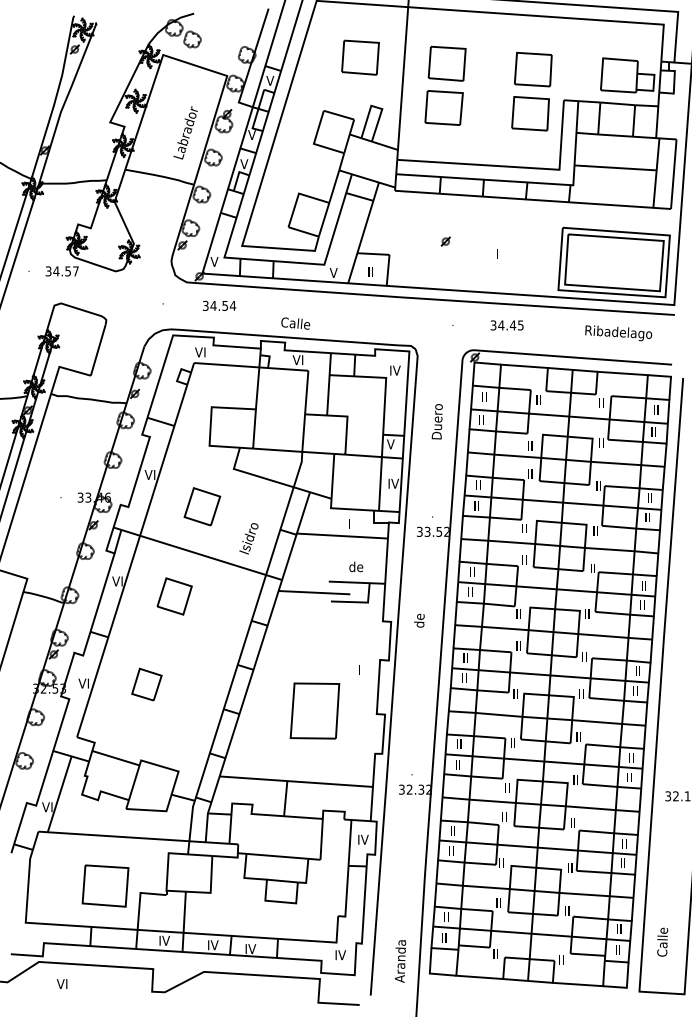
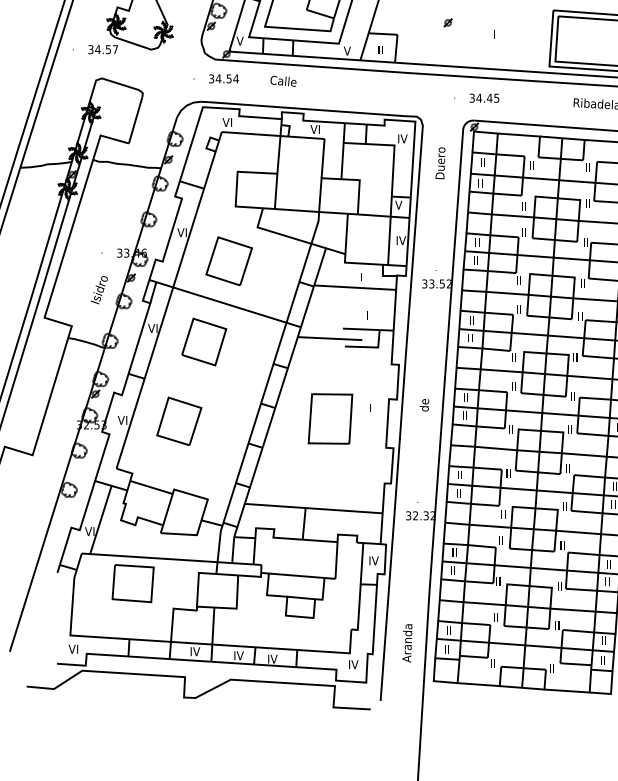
text: (219, 305) -> (223, 78), moved
text: (295, 323) -> (283, 81), moved
text: (506, 325) -> (483, 98), moved
text: (436, 421) -> (439, 163), moved
part: (202, 506) -> (229, 261), size x1.43
text: (248, 538) -> (98, 289), moved
text: (356, 566) -> (367, 315), de -> I
part: (174, 596) -> (204, 342), size x1.43
text: (419, 620) -> (424, 405), moved
part: (146, 684) -> (178, 421), size x1.67
part: (314, 710) -> (330, 418), moved
part: (105, 885) -> (133, 583), moved
text: (400, 961) -> (407, 643), moved
text: (61, 983) -> (72, 648), moved

